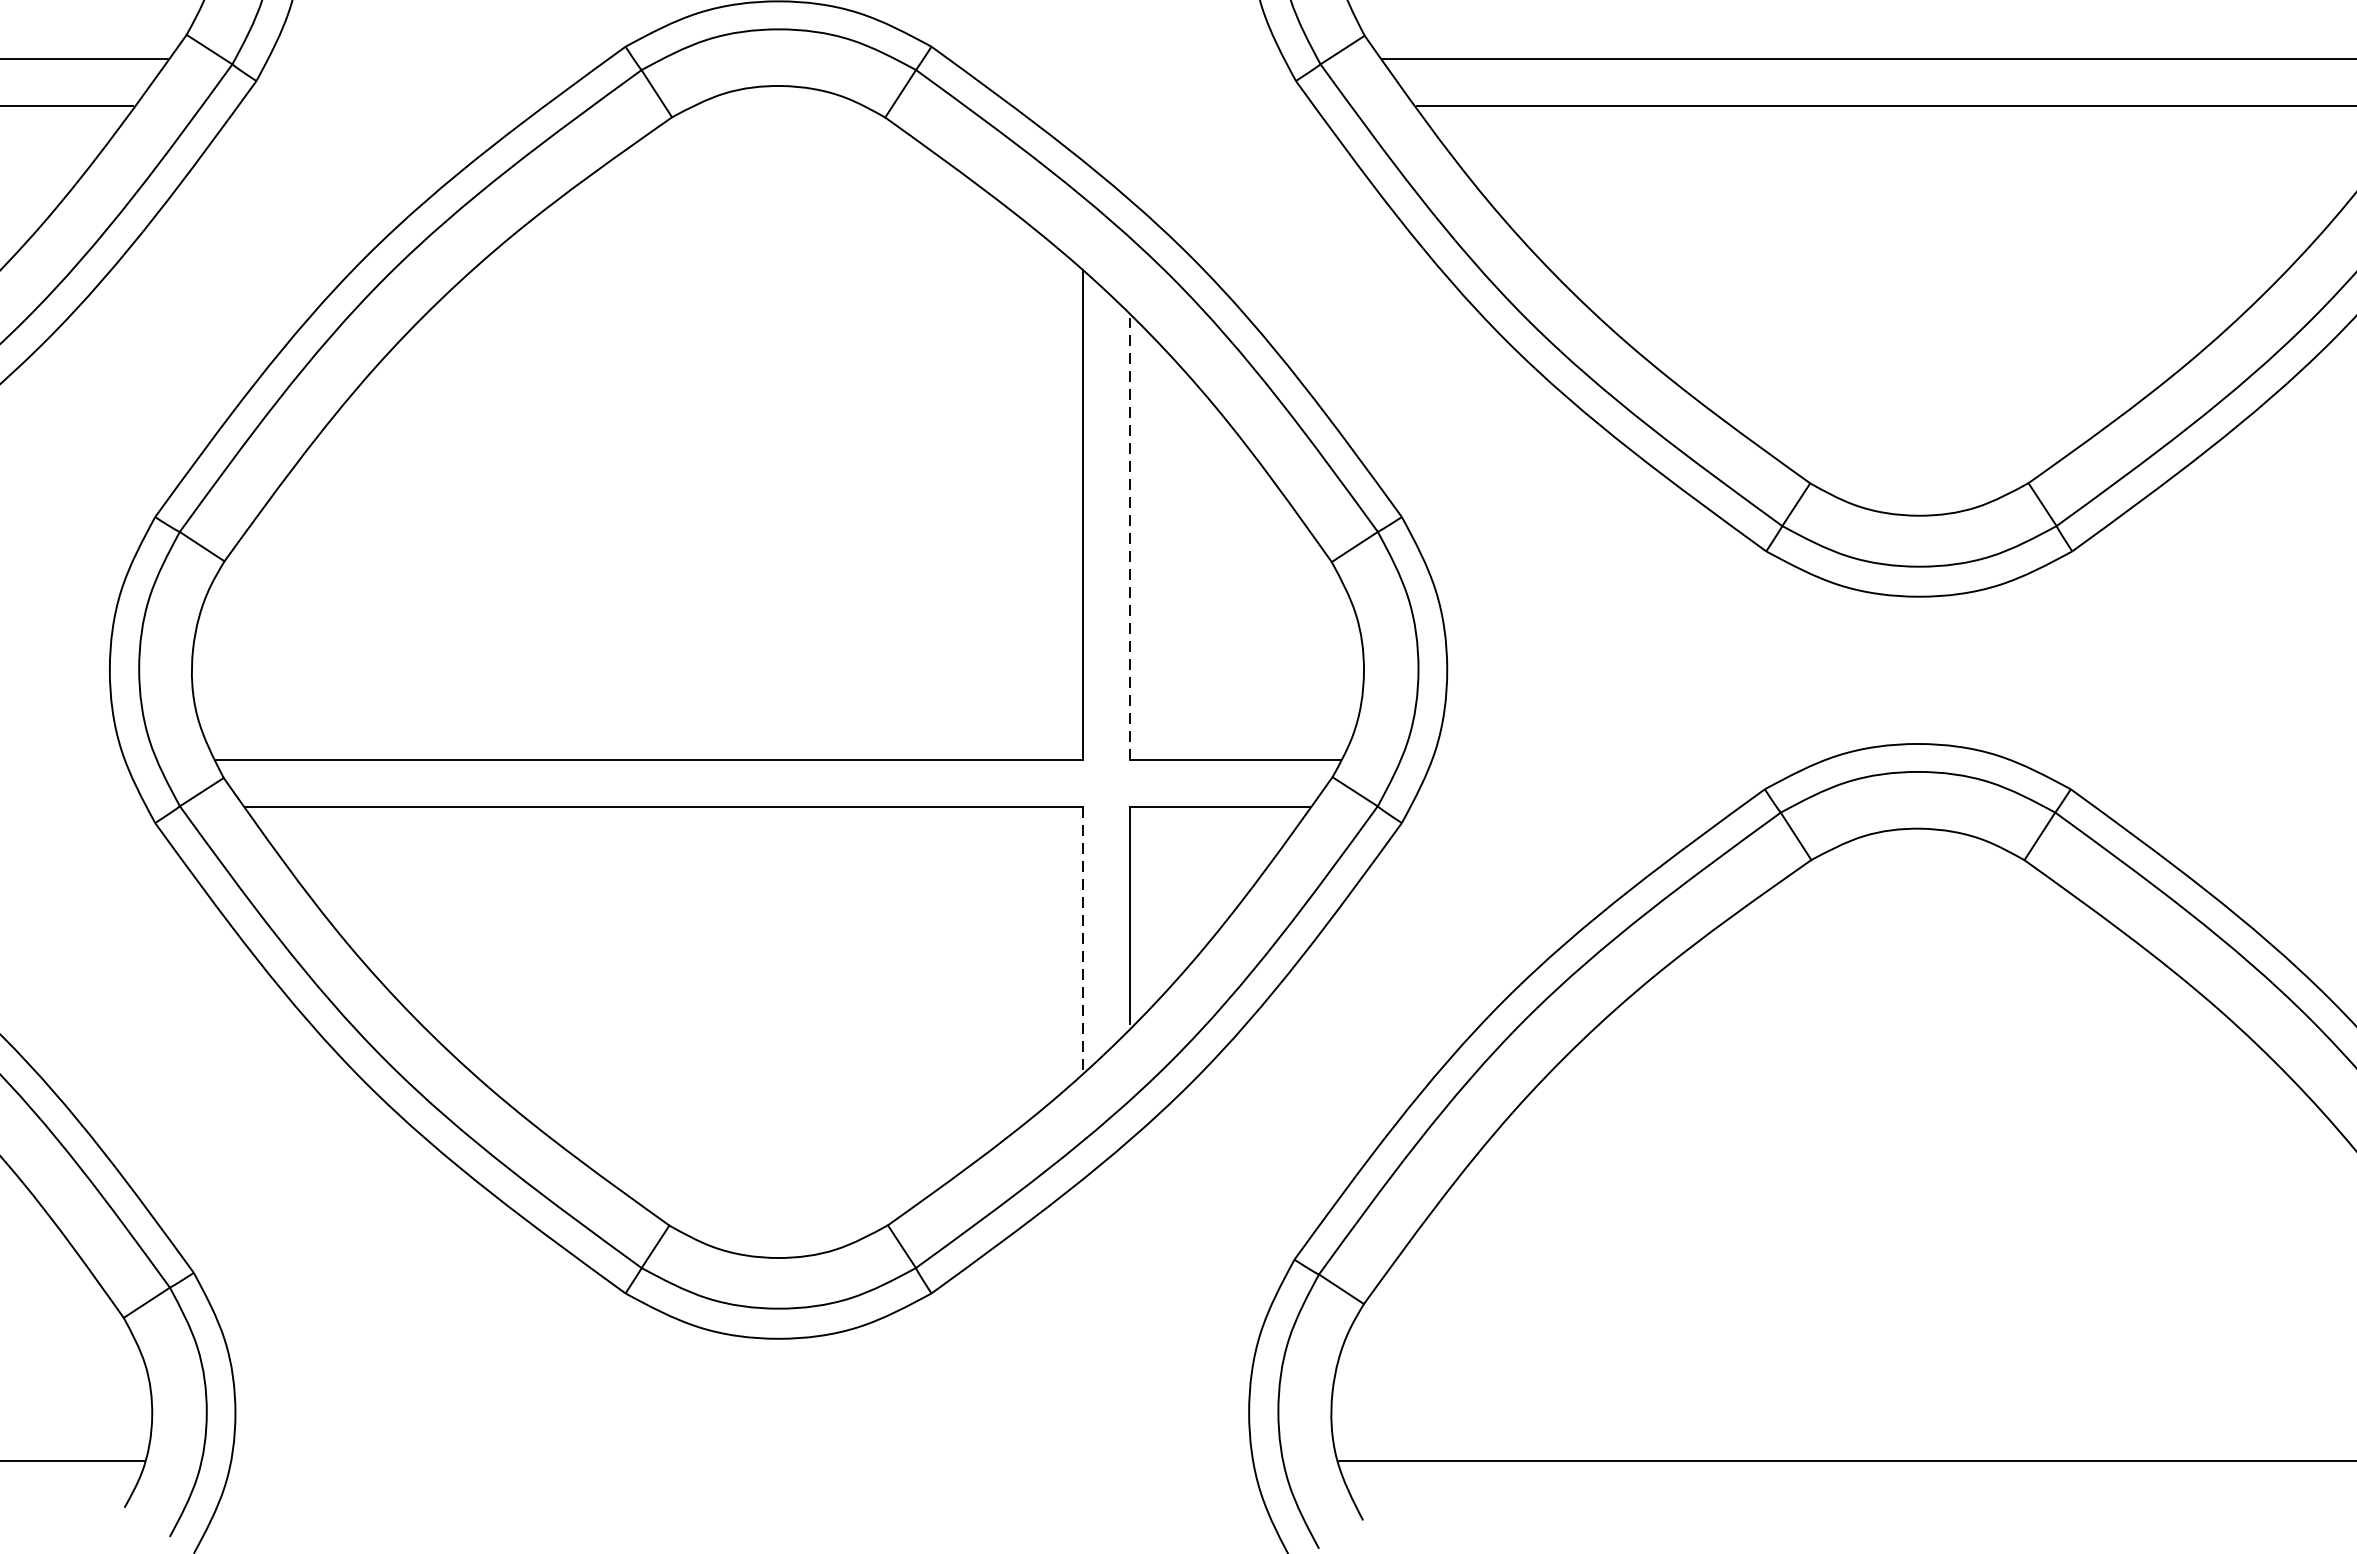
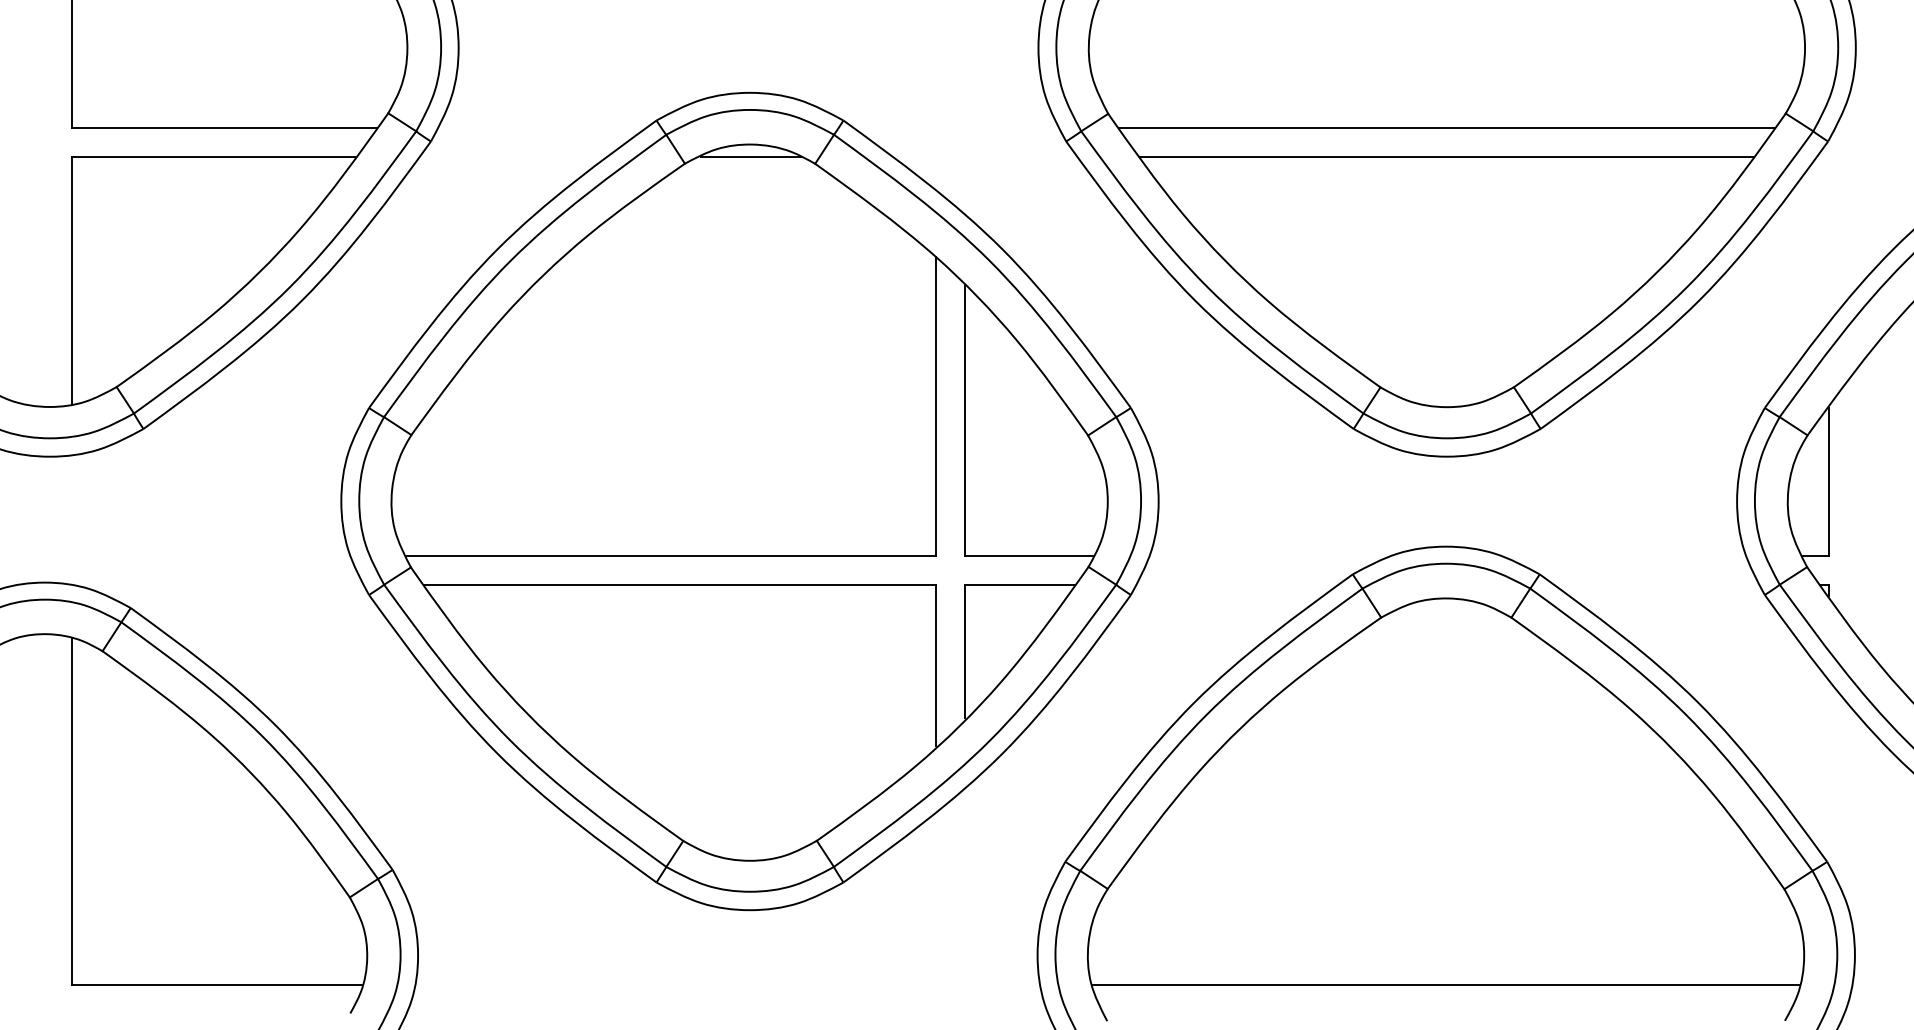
line: (779, 105) -> (750, 156), added
line: (1129, 537) -> (964, 420), dashed -> solid
line: (1082, 938) -> (935, 665), dashed -> solid

